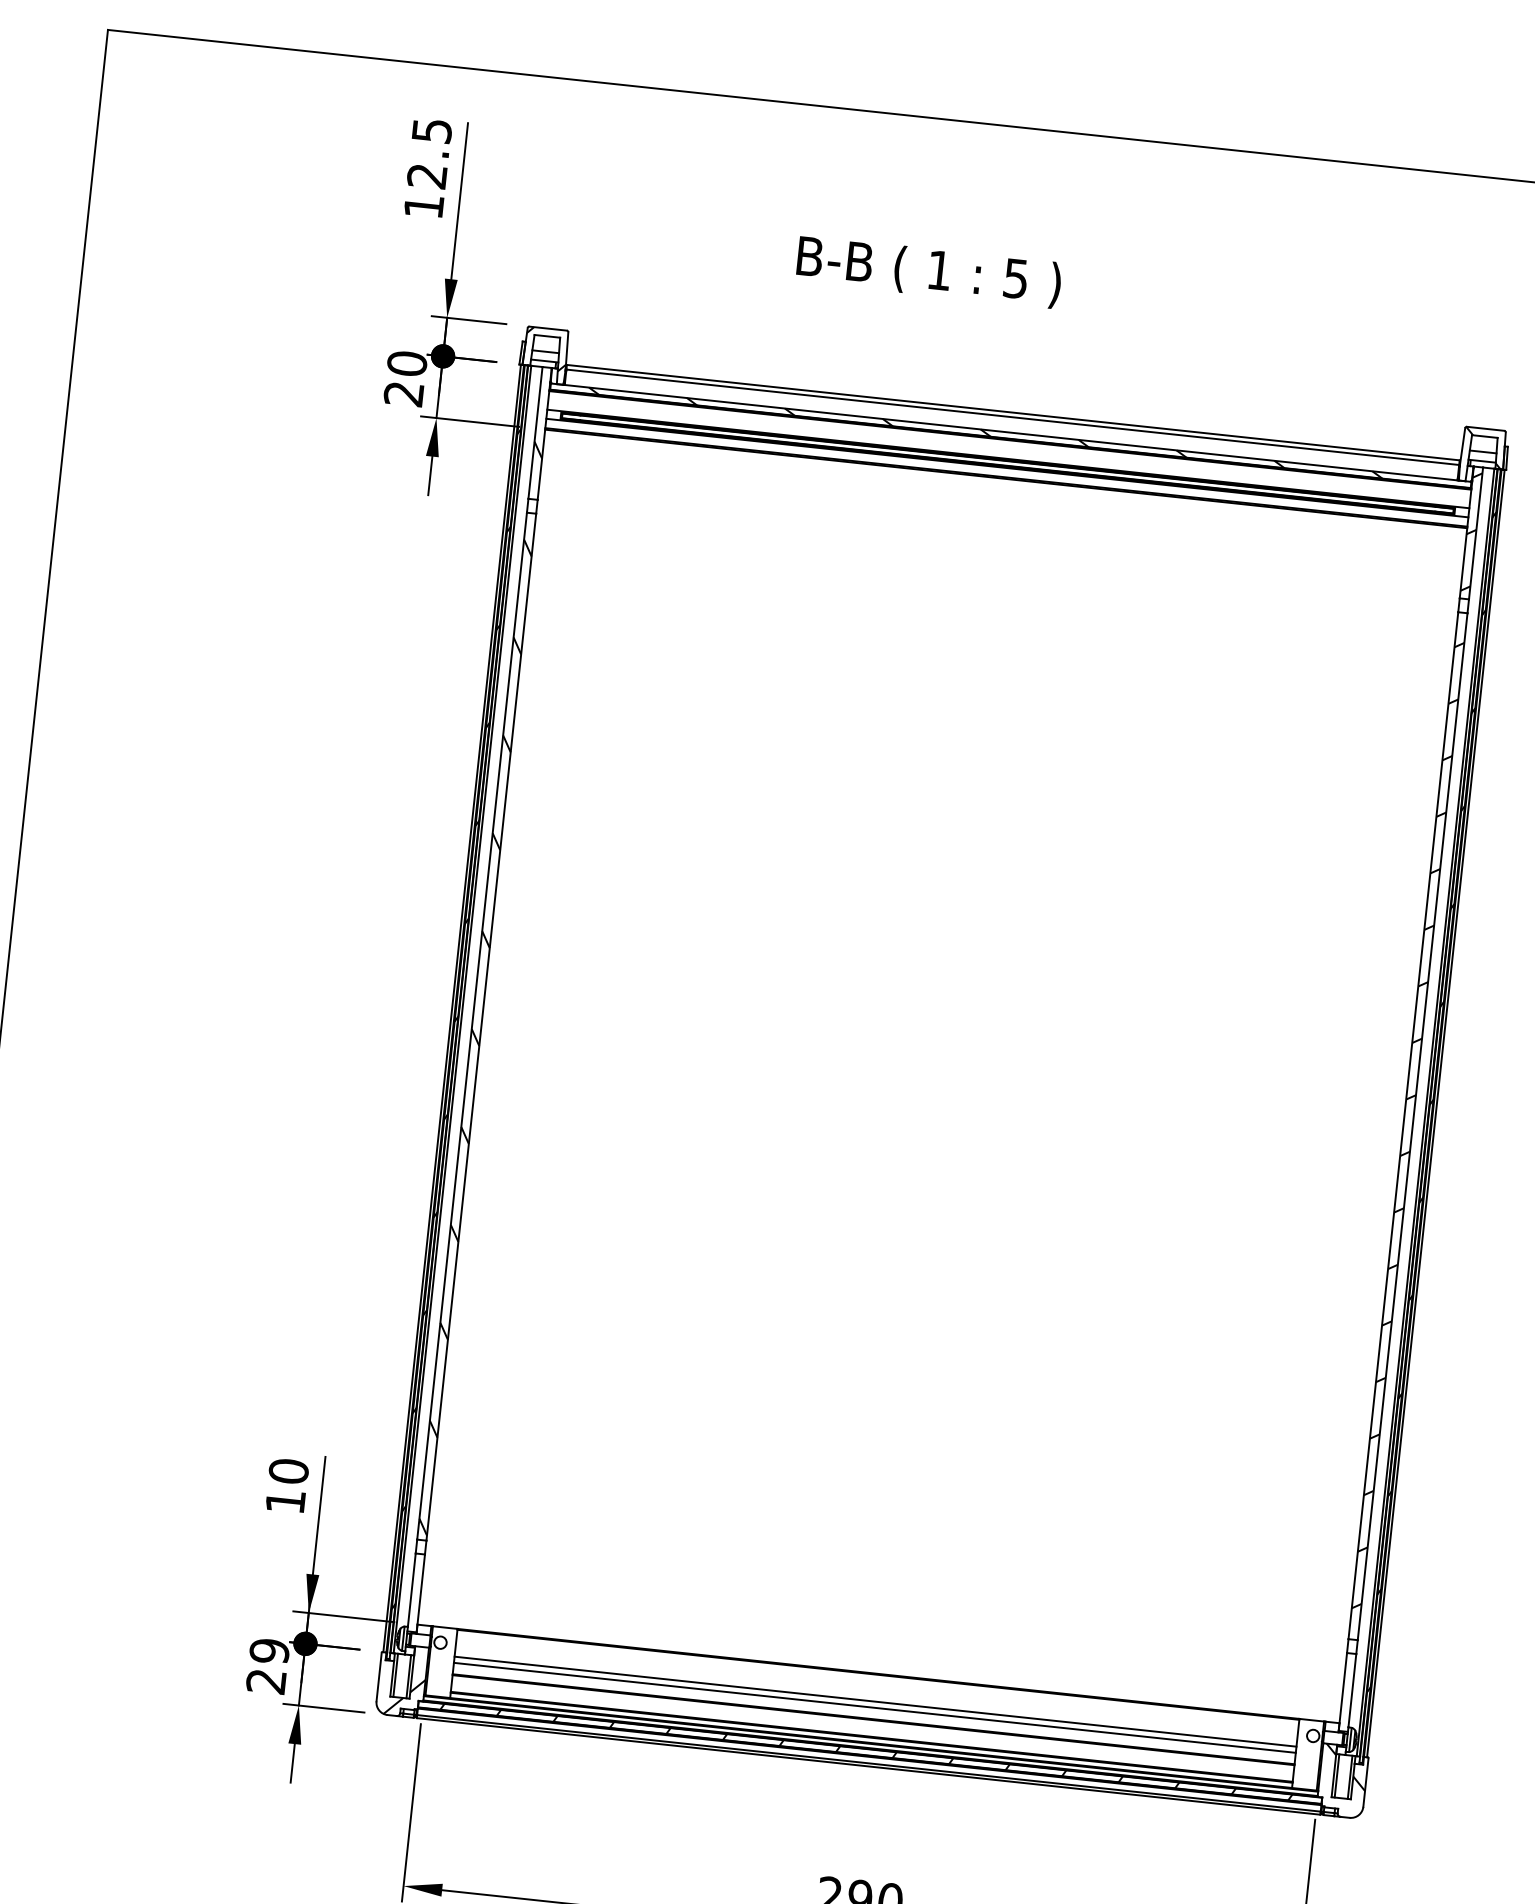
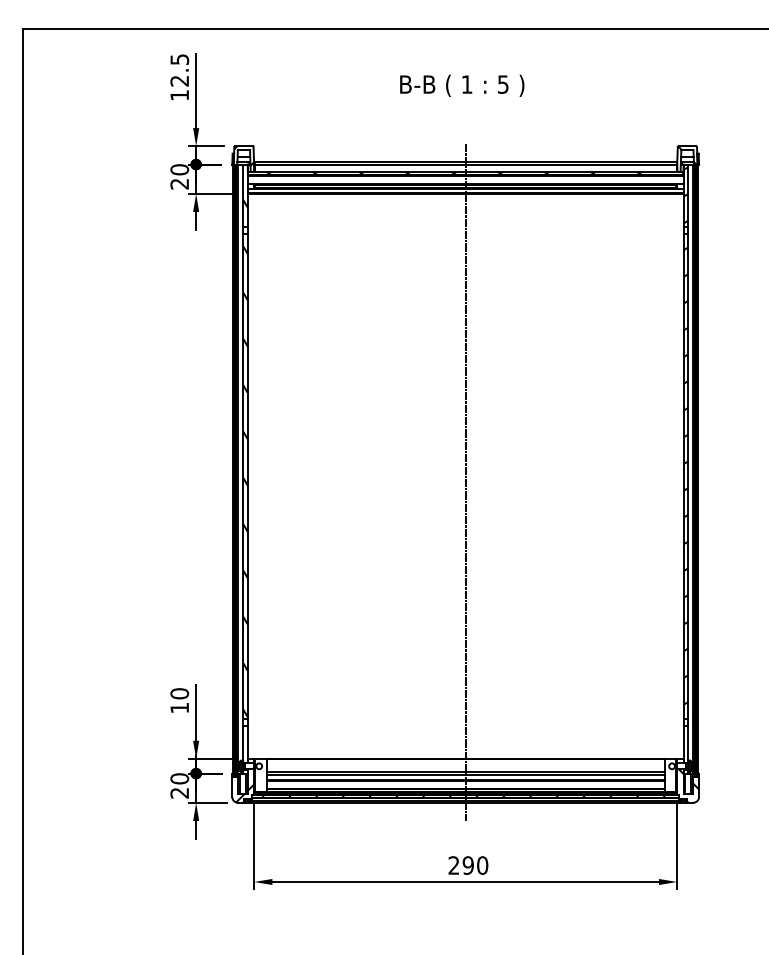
text: (929, 271) -> (462, 85), moved
line: (940, 1089) -> (465, 482), added
text: (269, 1650) -> (179, 778), 29 -> 20

